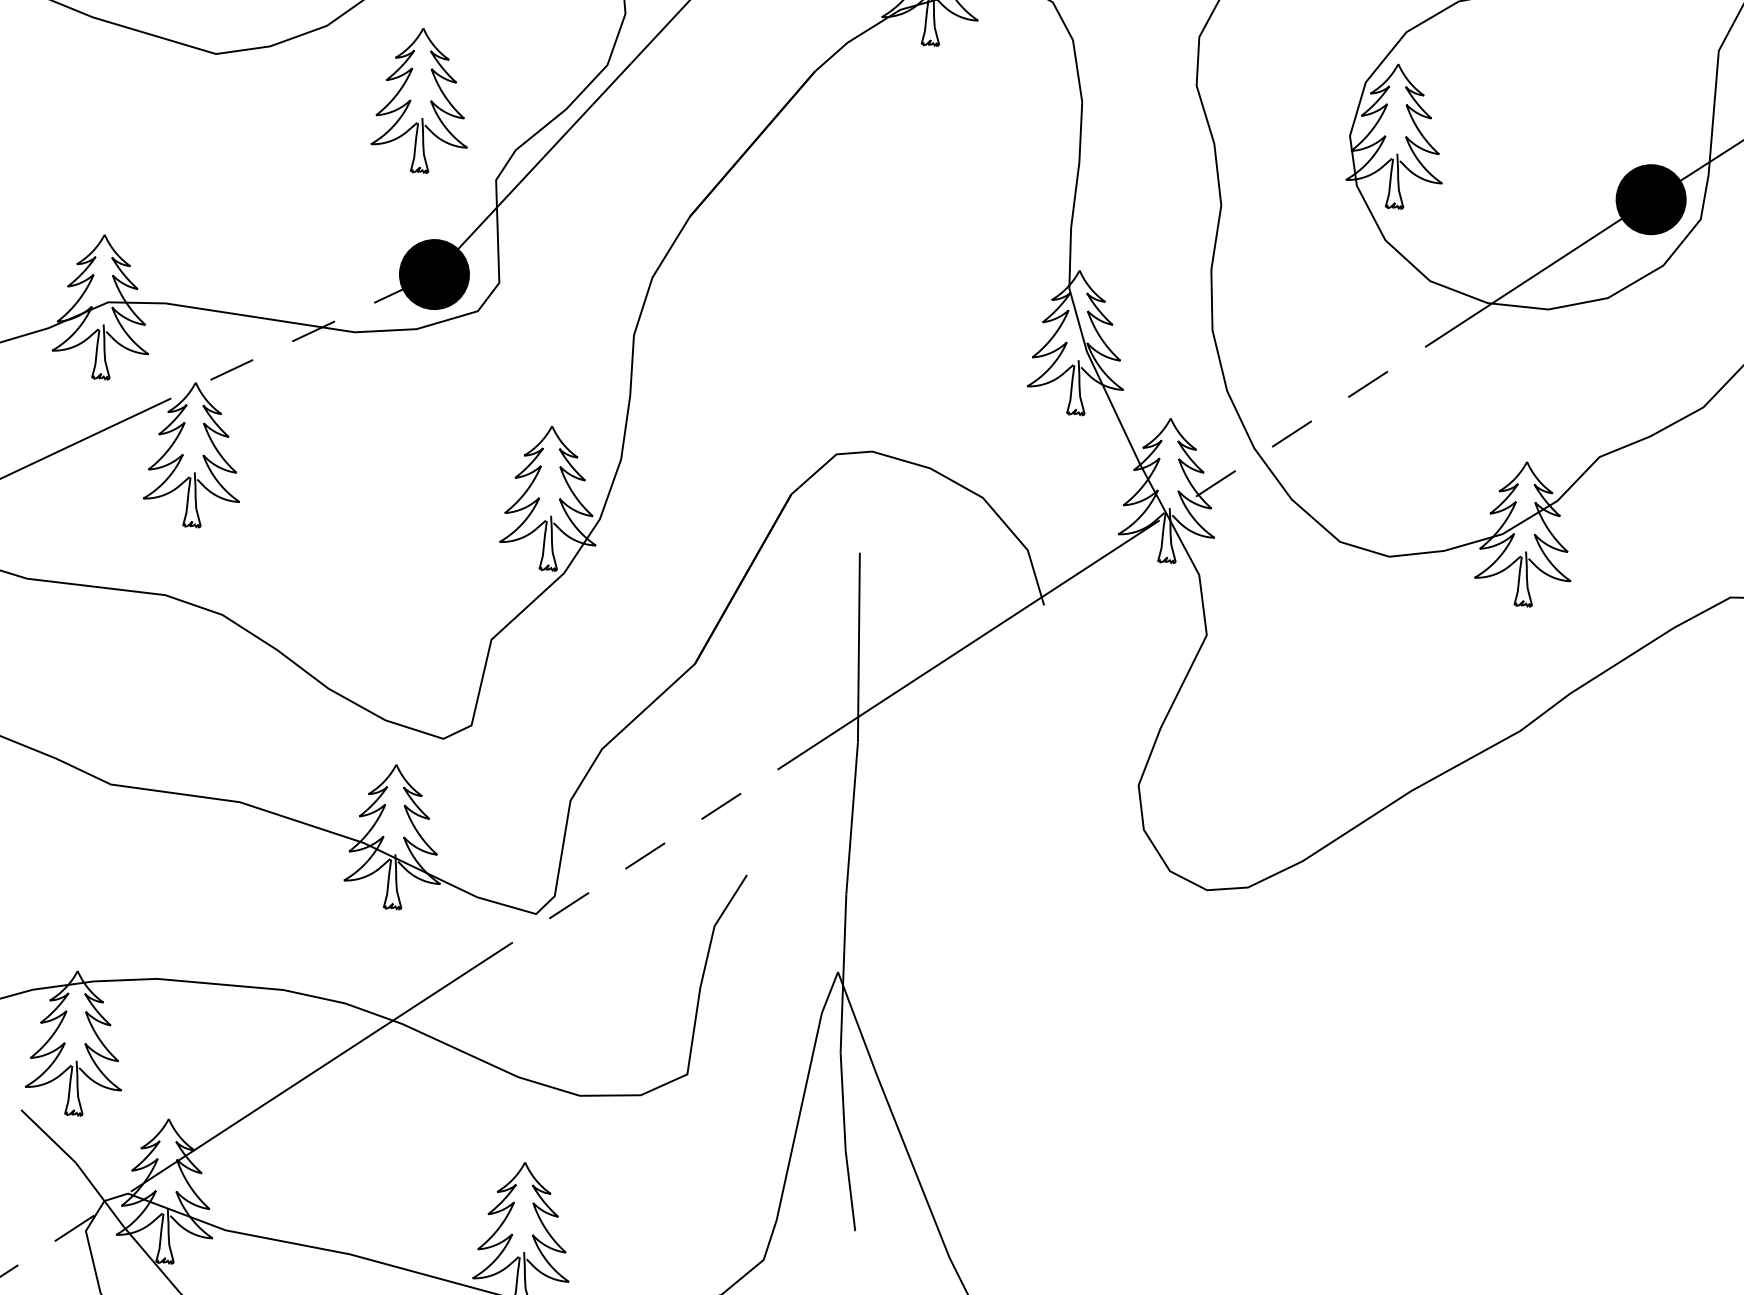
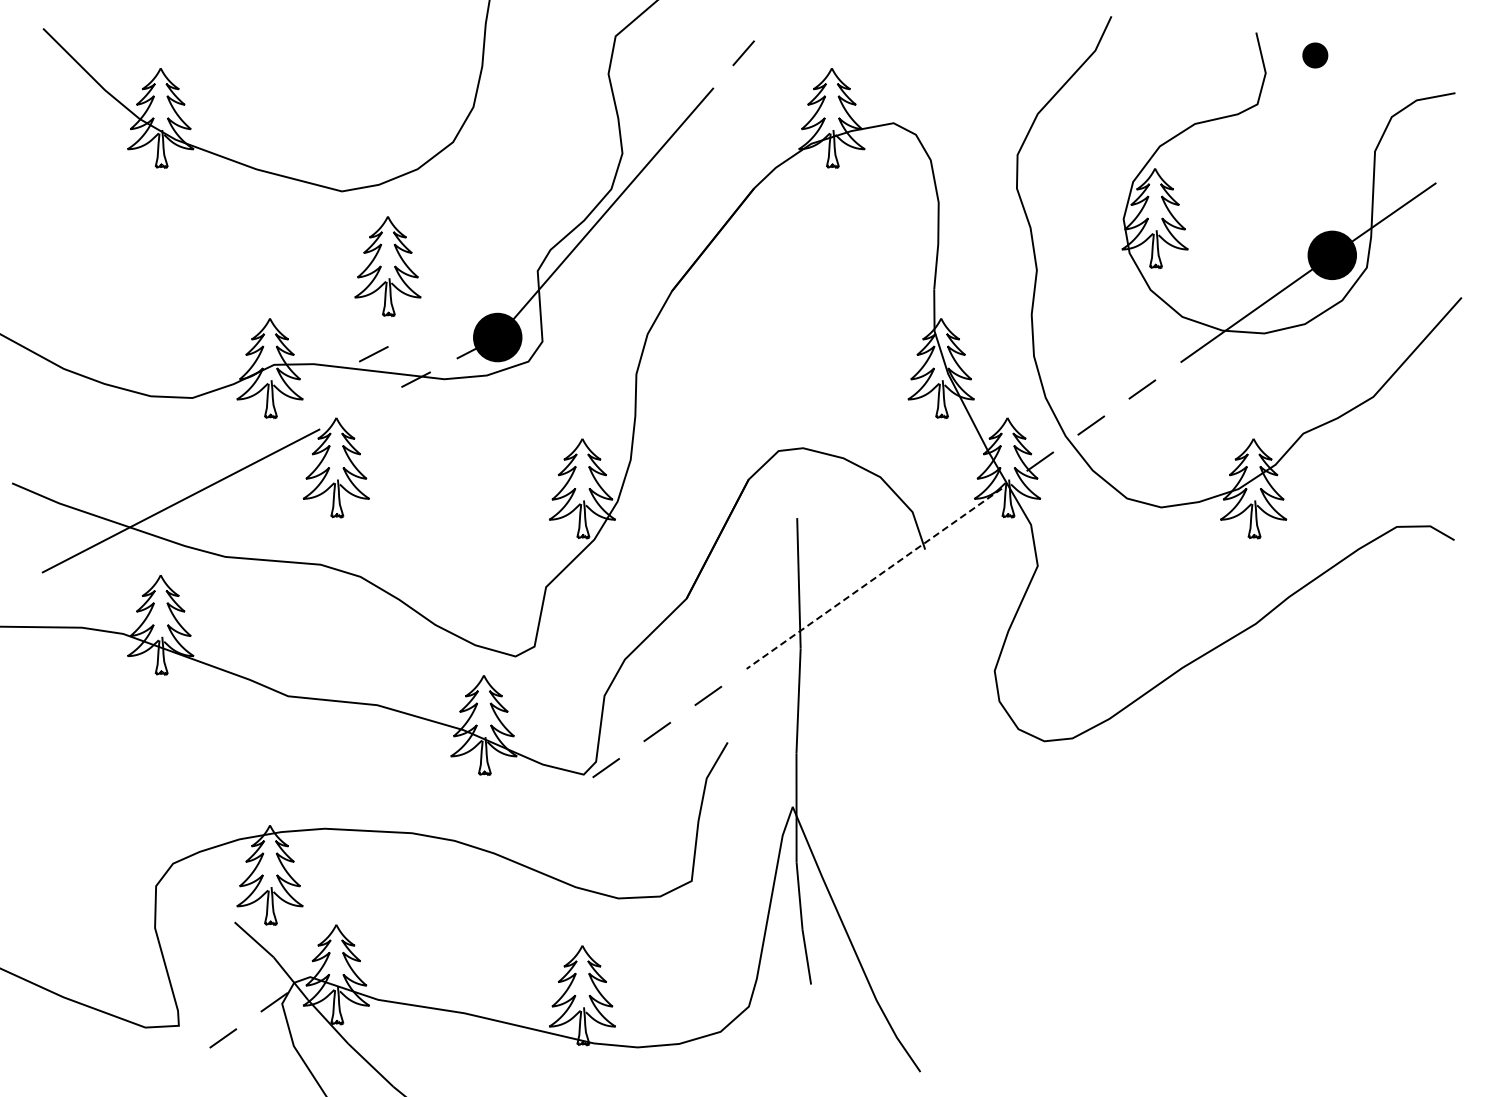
part: (420, 100) -> (387, 266), moved
line: (231, 370) -> (373, 354), moved
line: (967, 646) -> (873, 579), solid -> dashed
line: (320, 1067) -> (439, 885), removed

